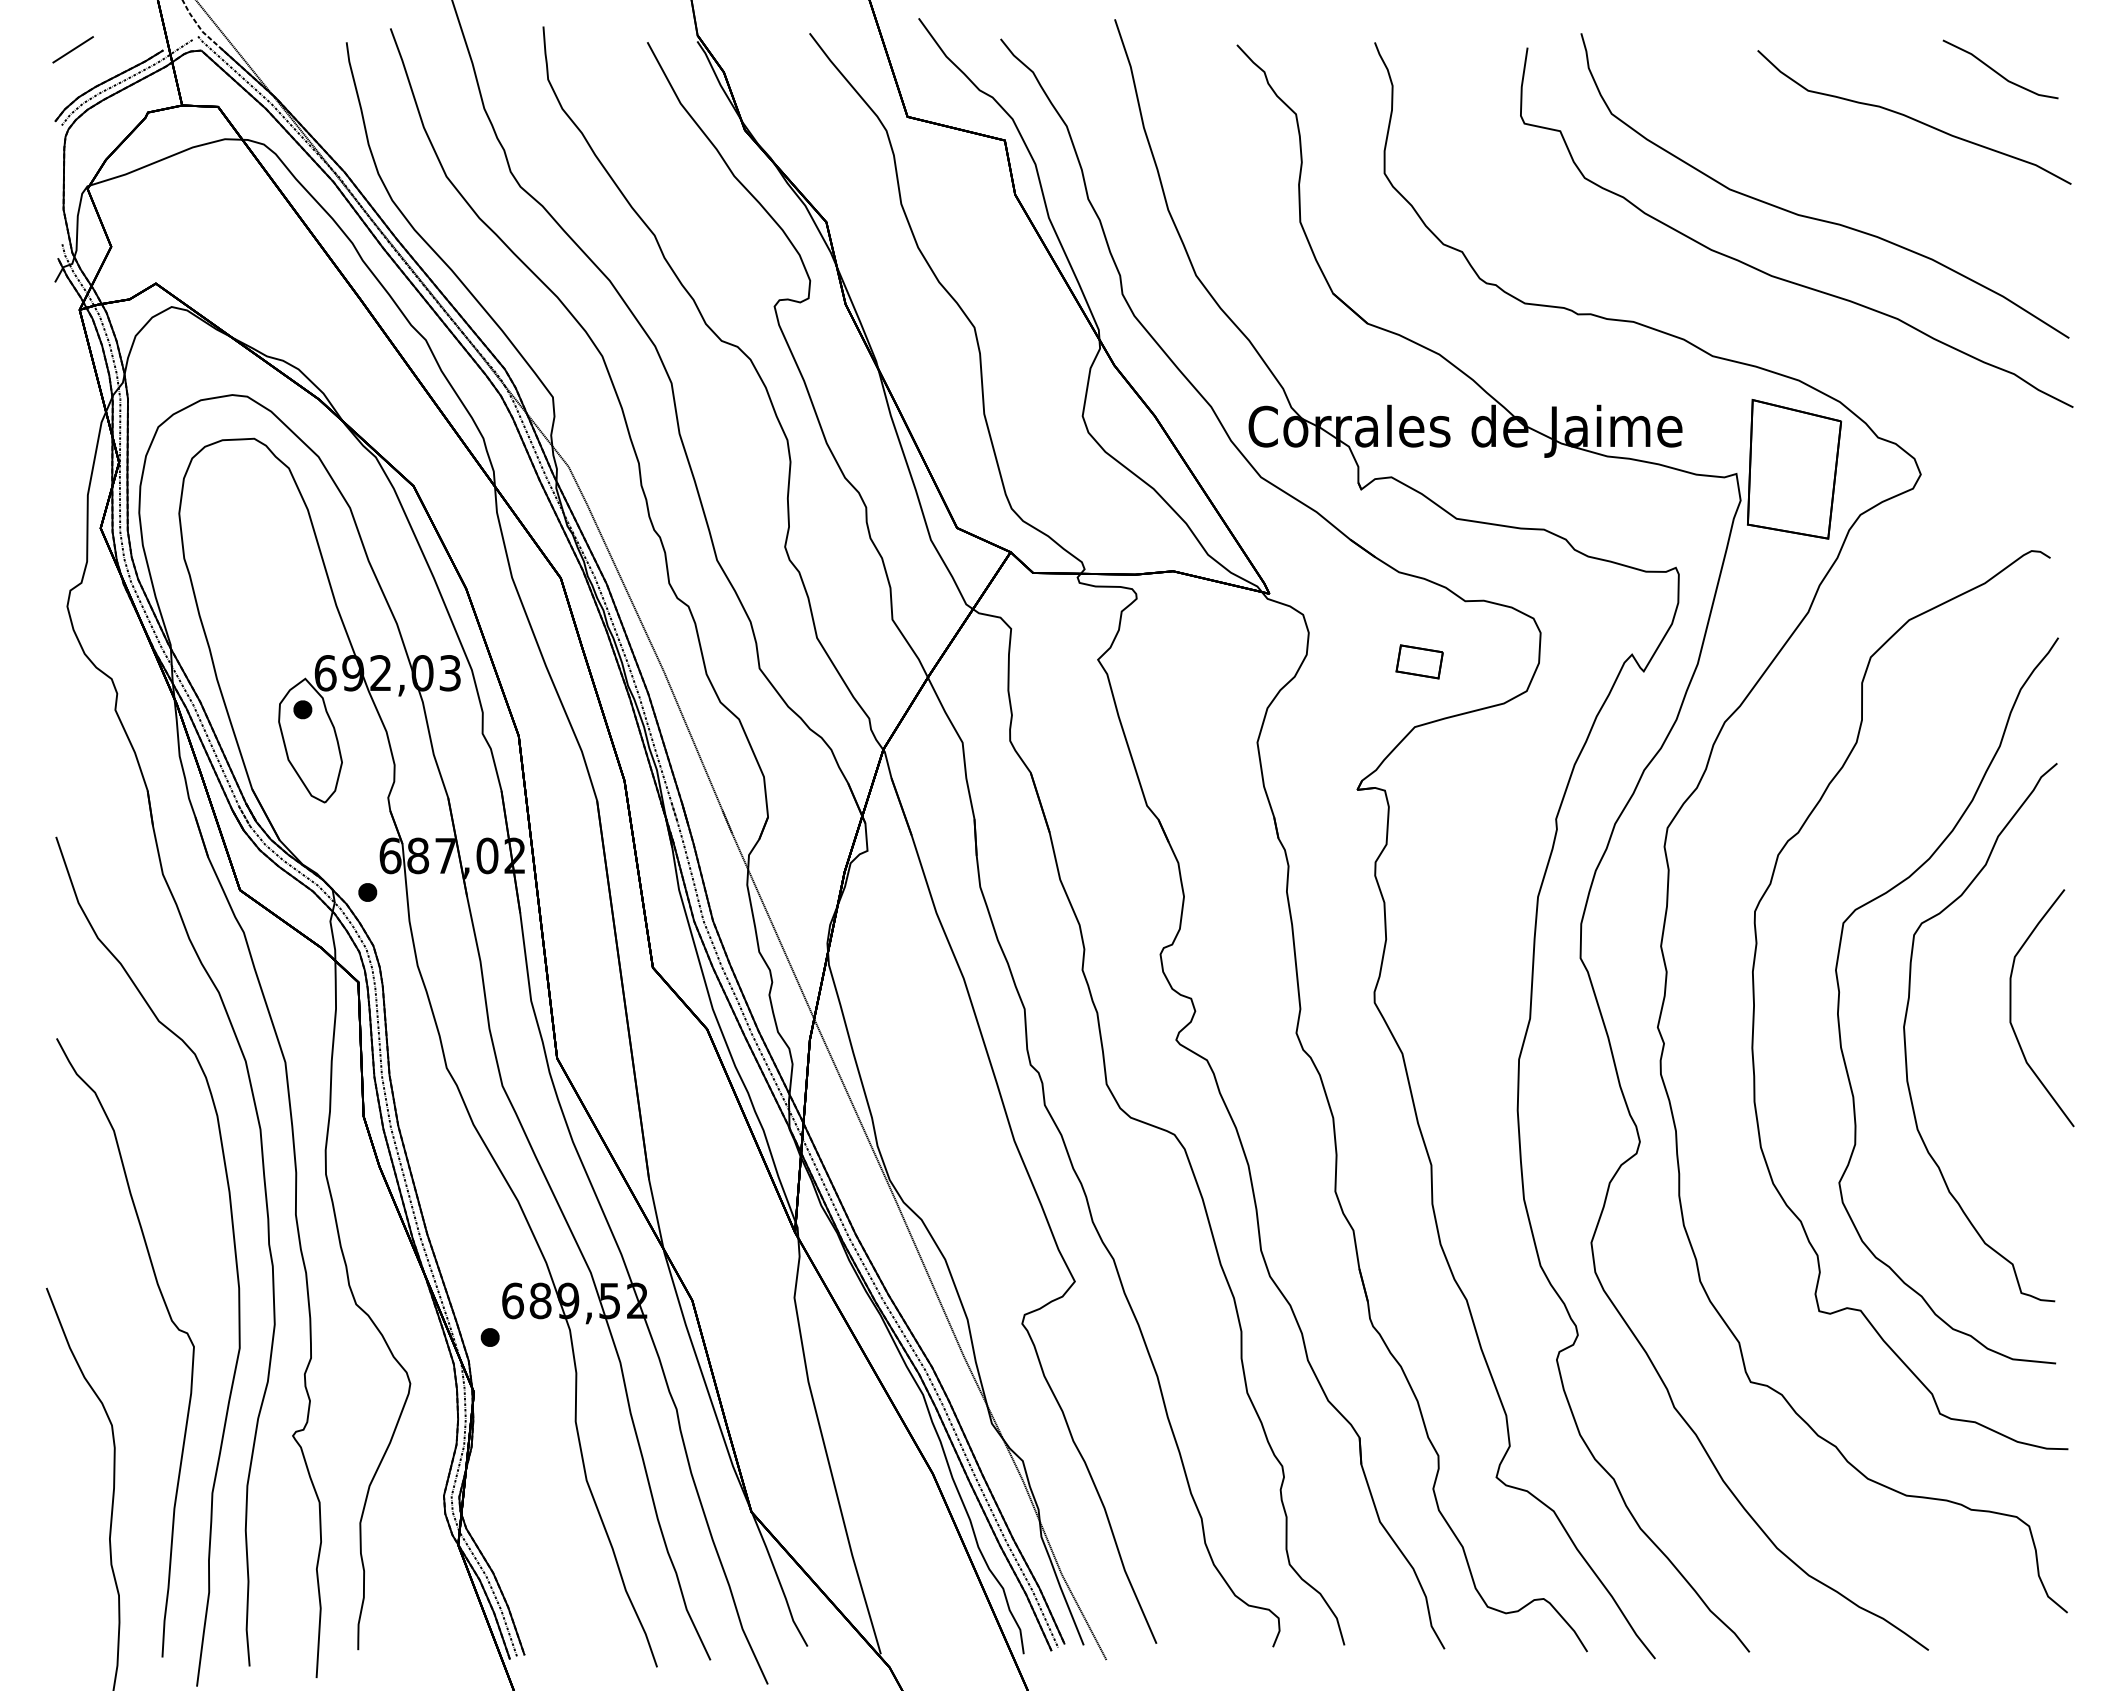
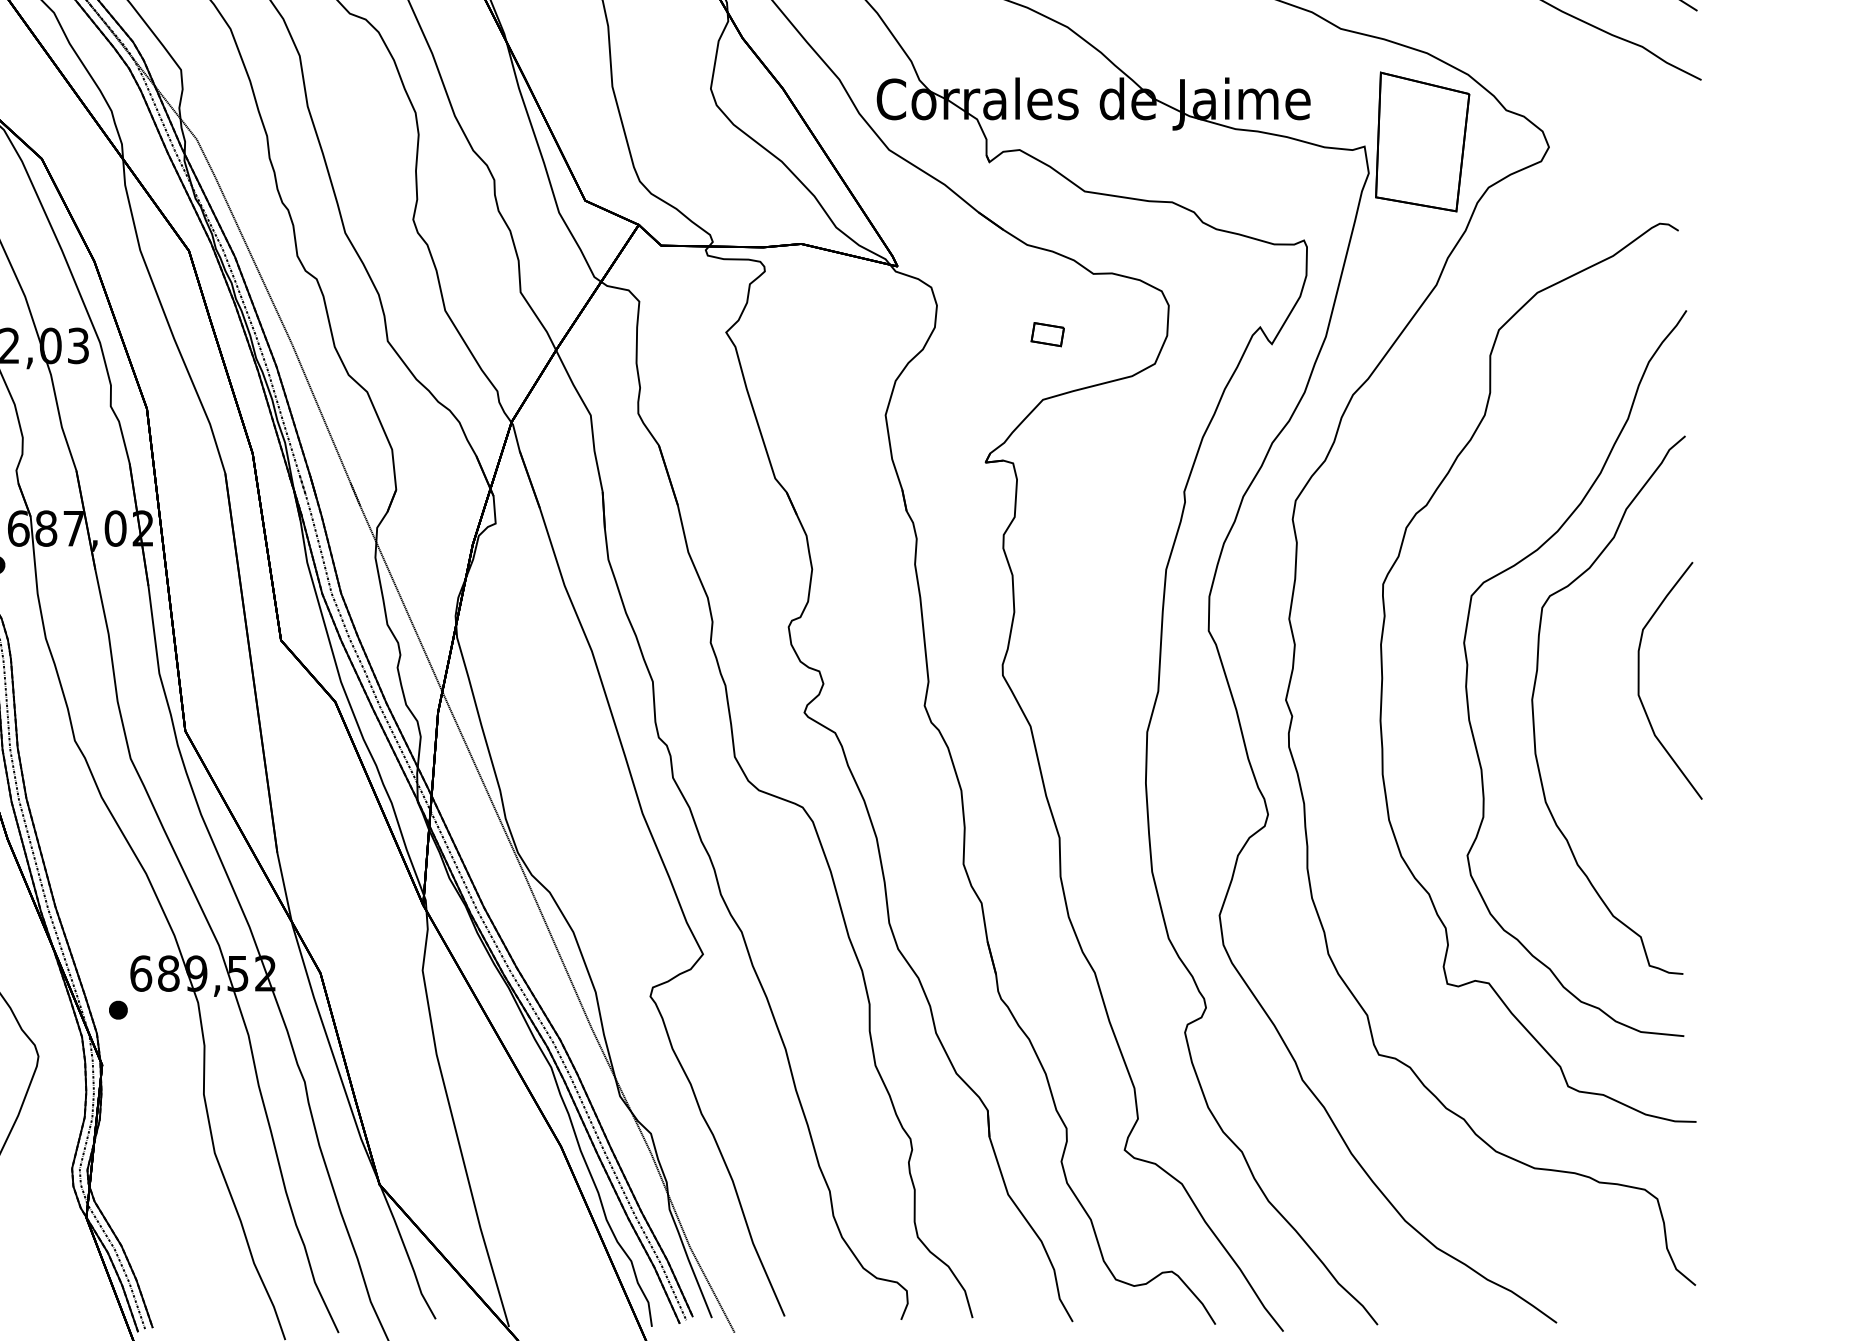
part: (1419, 661) -> (1047, 334), size x0.7

